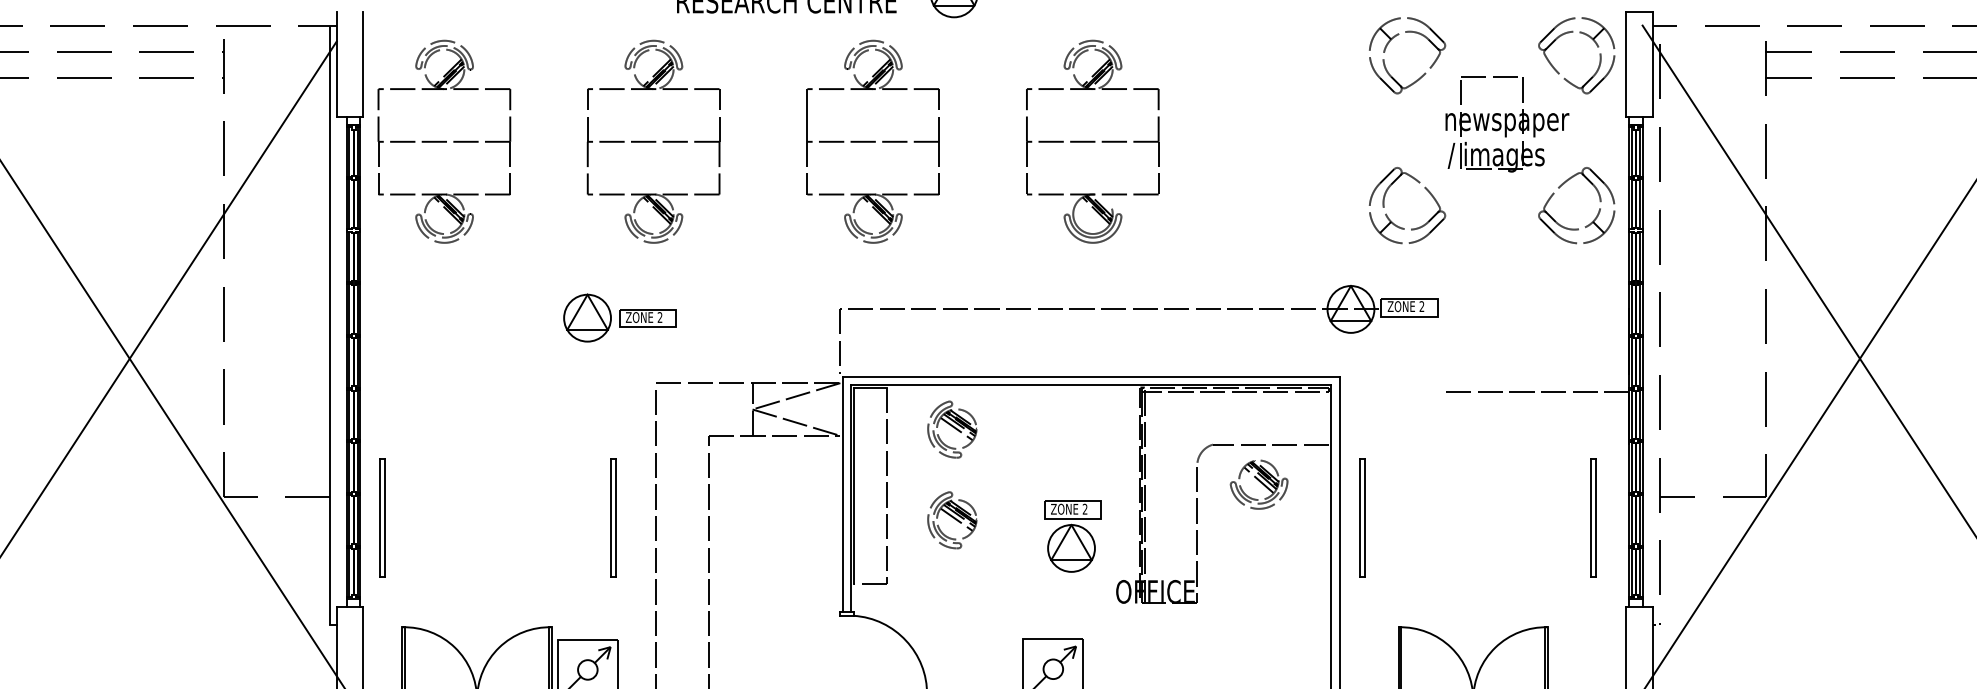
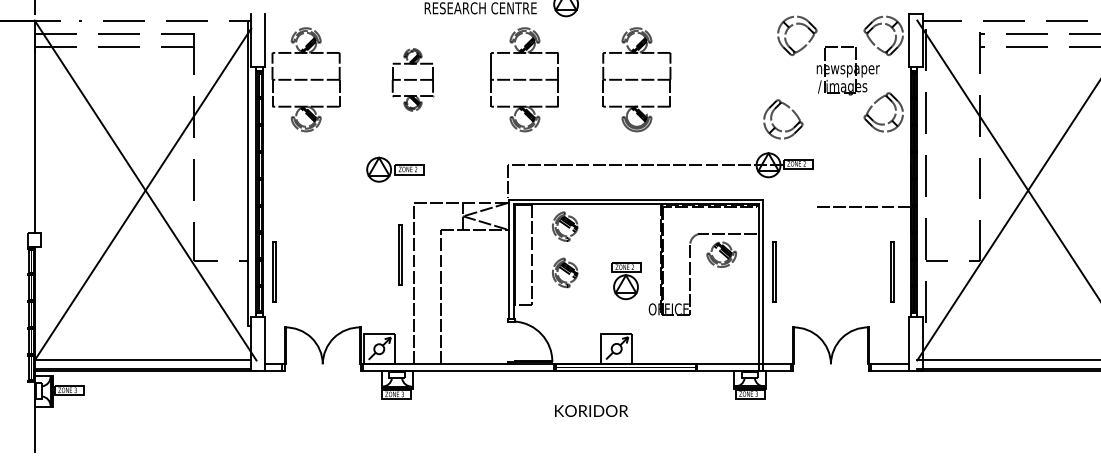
part: (652, 141) -> (412, 79), size x0.6
part: (1392, 219) -> (775, 126), moved
line: (611, 517) -> (399, 254), moved

